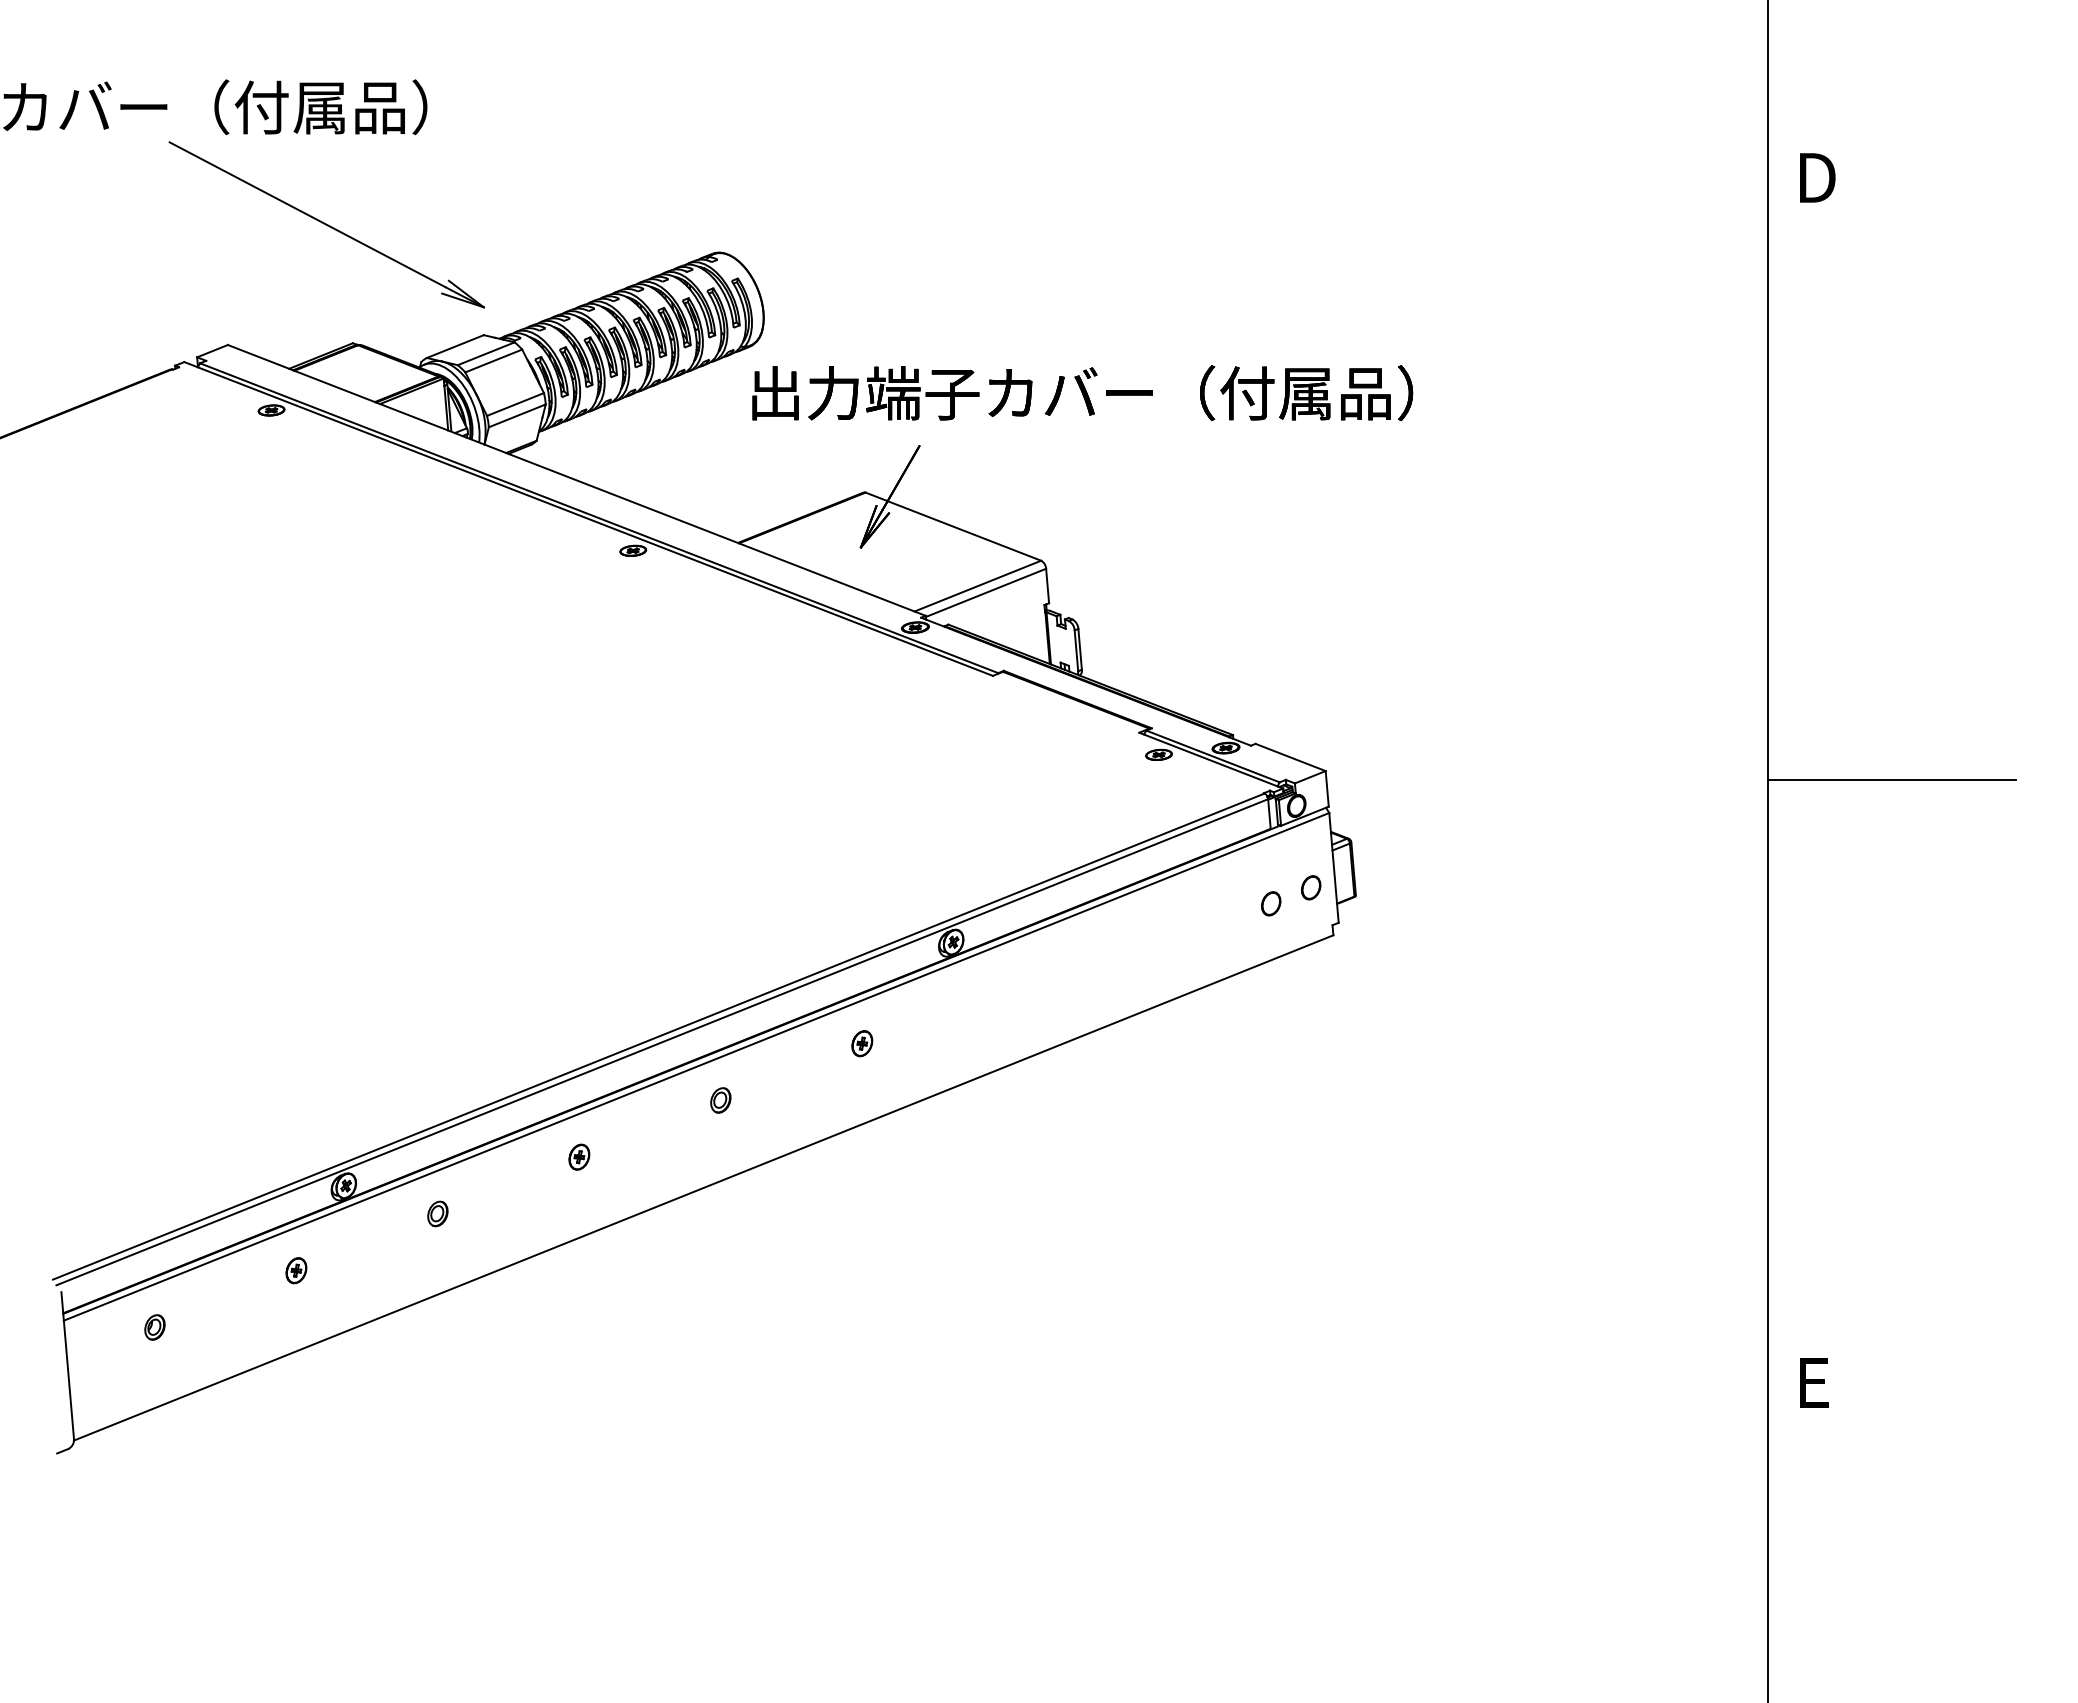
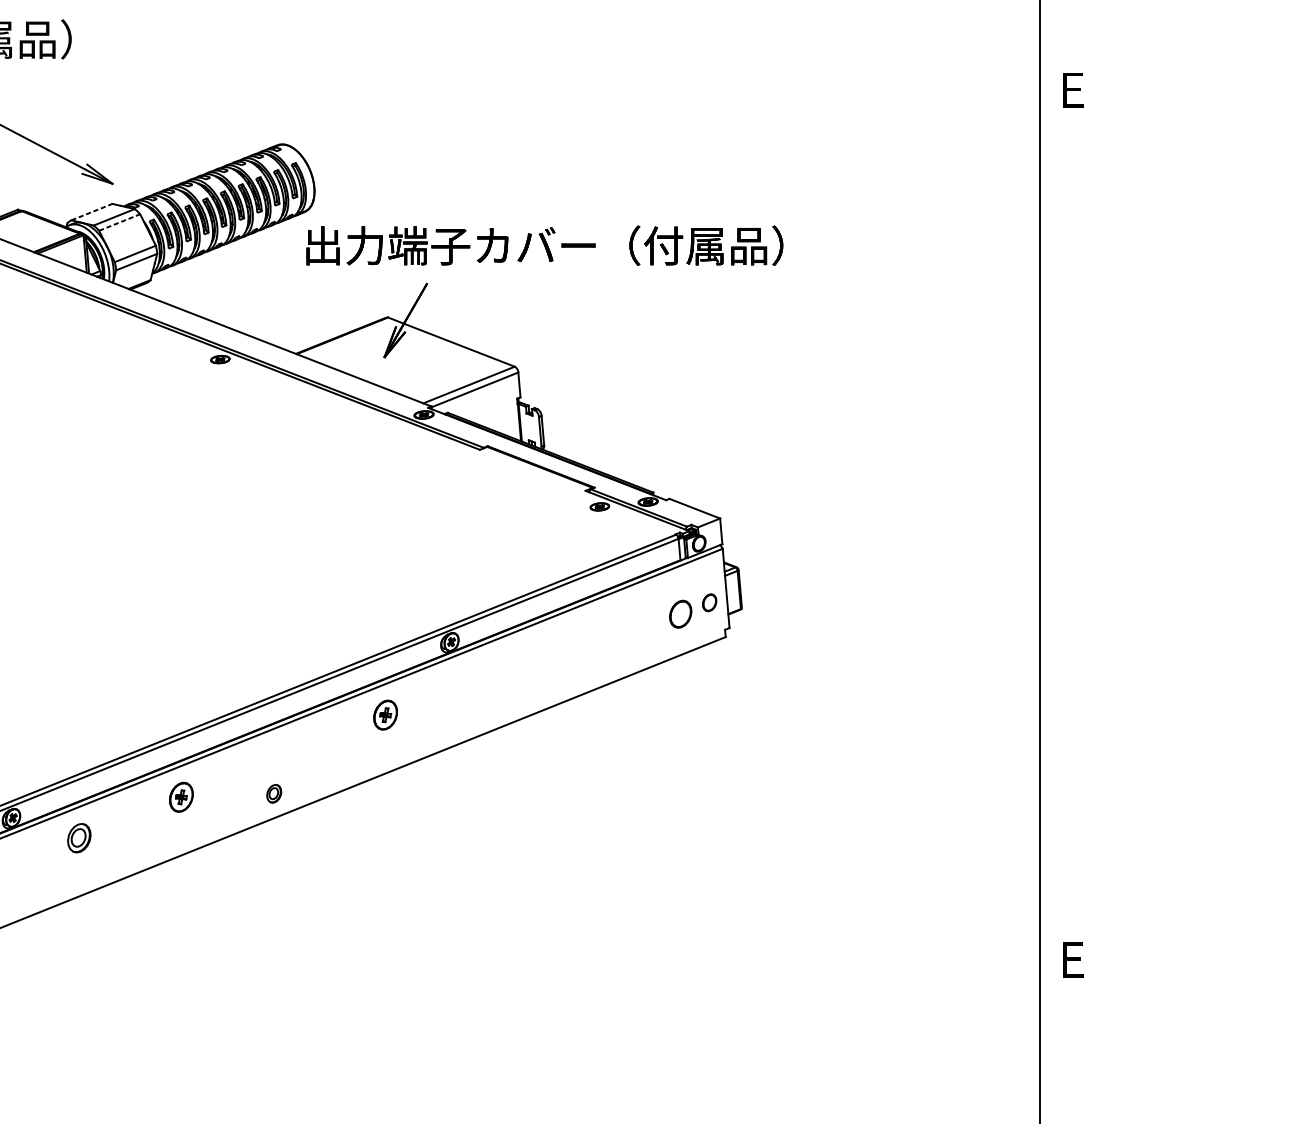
text: (1817, 177) -> (1075, 90), D -> E
line: (455, 346) -> (92, 212), solid -> dashed
line: (493, 360) -> (119, 222), solid -> dashed
line: (1891, 780) -> (1128, 525), removed
part: (1271, 903) -> (681, 614), size x1.6
part: (862, 1043) -> (385, 715), size x1.6
part: (720, 1100) -> (273, 793), moved
part: (579, 1156) -> (181, 796), size x1.6
part: (437, 1213) -> (79, 837), size x1.6

